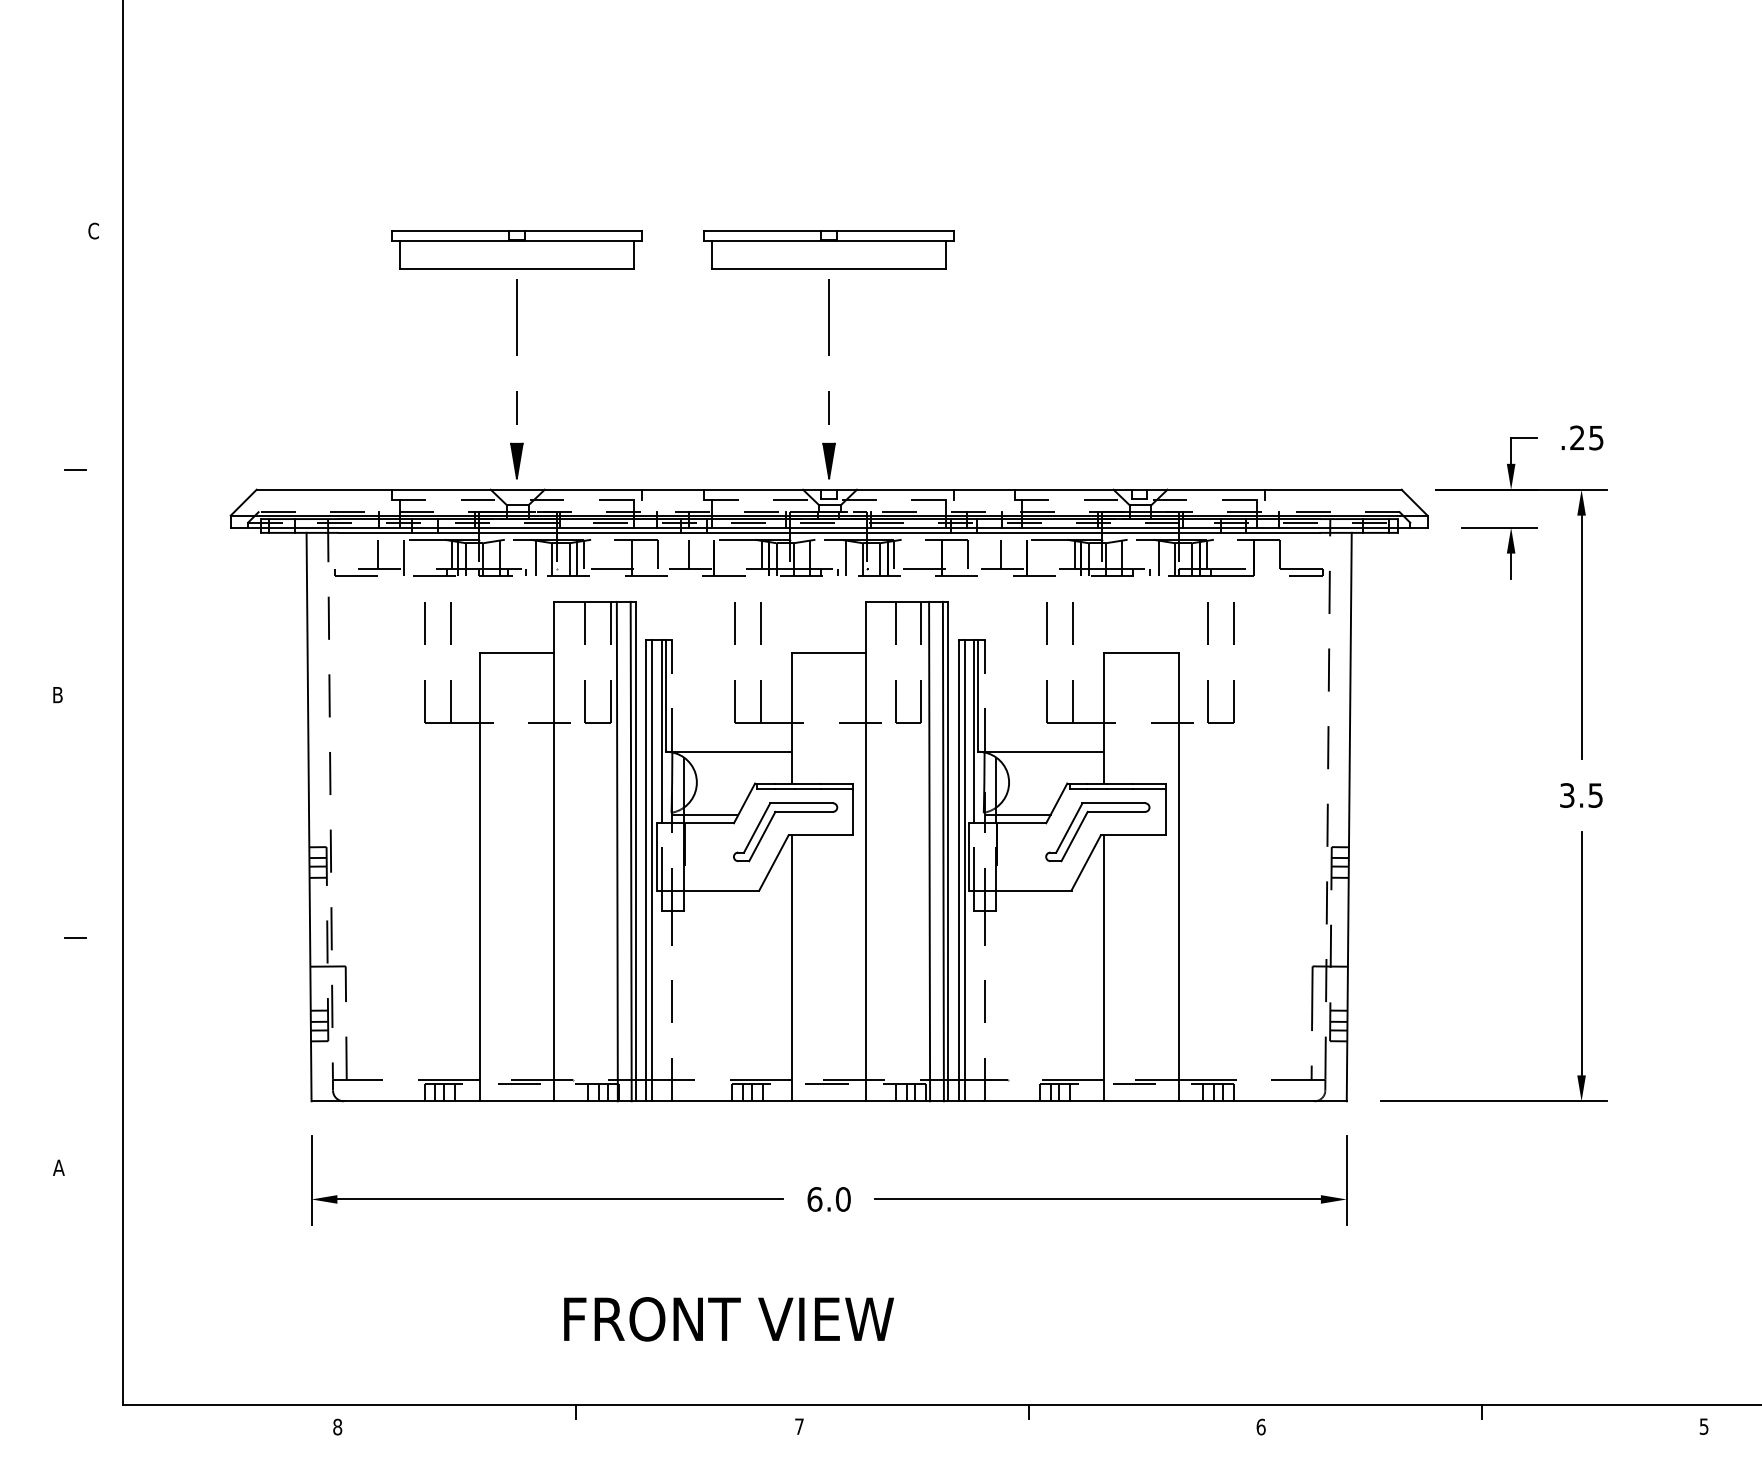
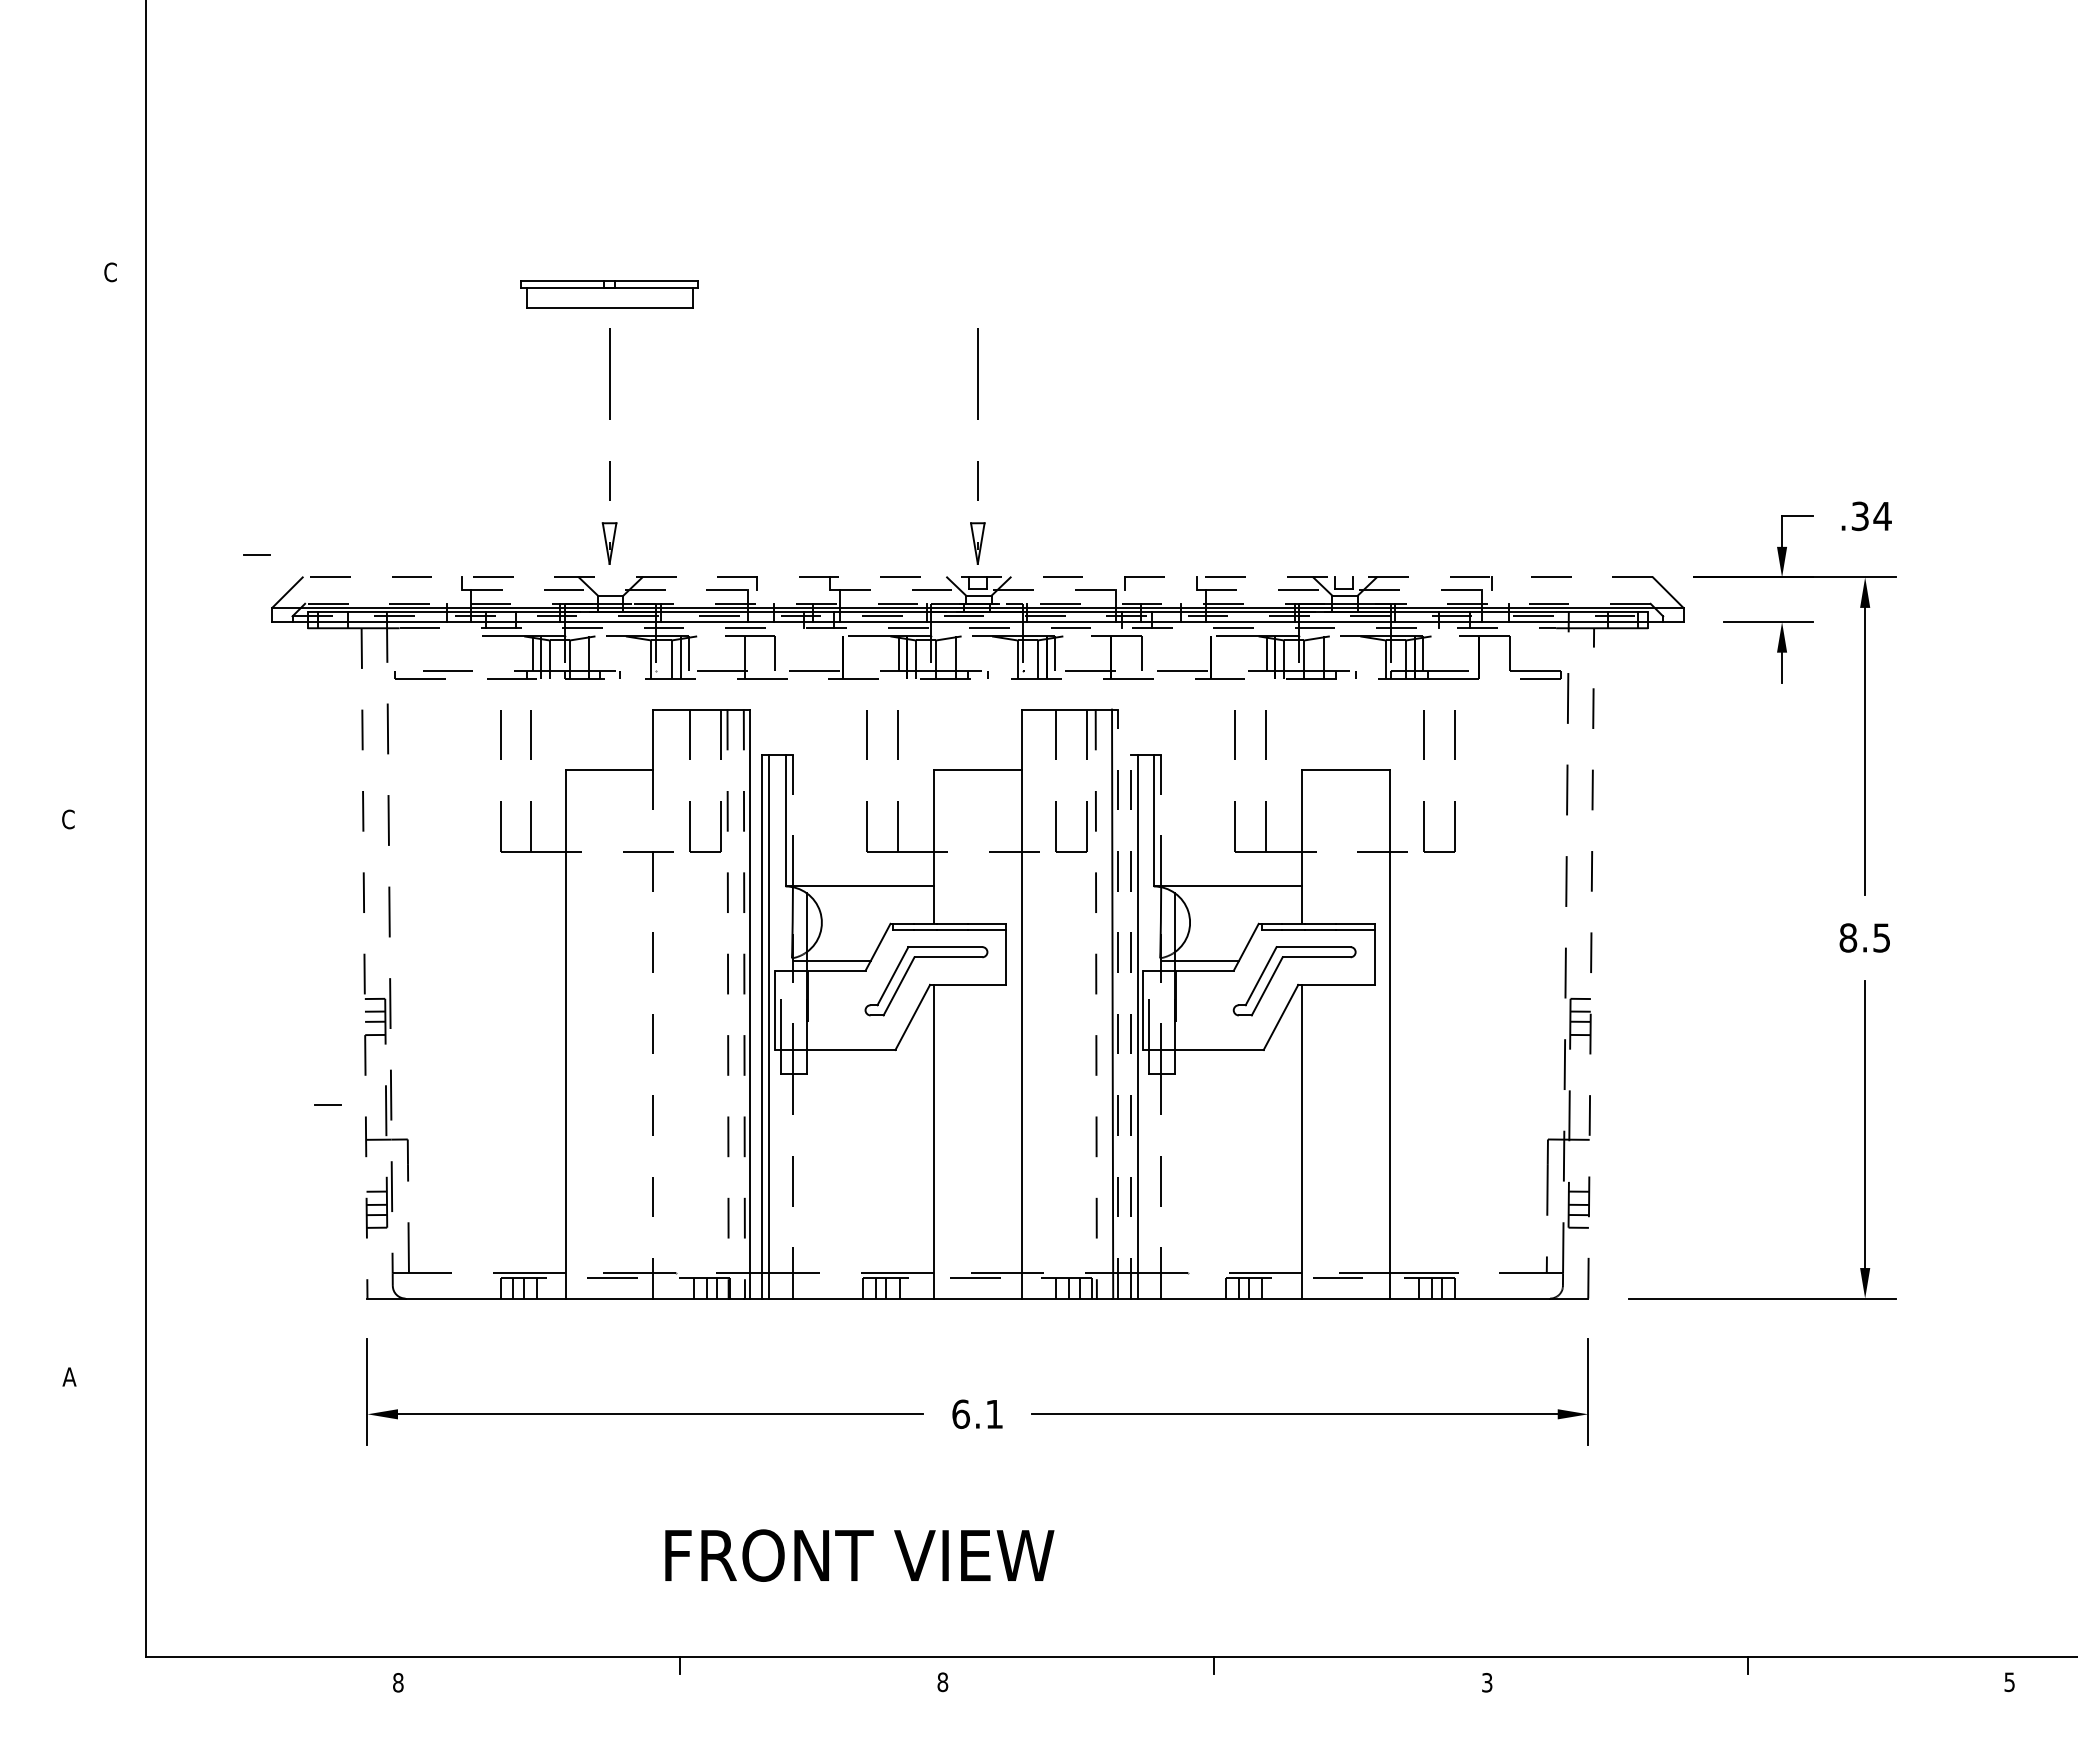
part: (516, 249) -> (609, 294), size x0.6
part: (828, 249) -> (977, 294), removed
text: (1586, 438) -> (1871, 516), .25 -> .34
fill: (516, 461) -> (609, 543), removed
fill: (828, 461) -> (977, 543), removed
line: (74, 470) -> (256, 554), moved
line: (828, 489) -> (977, 577), solid -> dashed
line: (829, 533) -> (978, 628), solid -> dashed
line: (377, 554) -> (445, 653), removed
line: (688, 554) -> (812, 653), removed
line: (1000, 554) -> (1180, 653), removed
line: (404, 557) -> (476, 657), removed
line: (536, 557) -> (632, 657), removed
line: (846, 557) -> (998, 657), removed
line: (1158, 557) -> (1366, 657), removed
text: (58, 695) -> (68, 819), B -> C
line: (661, 731) -> (780, 862), removed
line: (973, 731) -> (1148, 862), removed
text: (1567, 795) -> (1848, 937), 3.5 -> 8.5
line: (1349, 816) -> (1591, 962), solid -> dashed
line: (309, 817) -> (364, 963), solid -> dashed
line: (617, 851) -> (728, 1004), solid -> dashed
line: (631, 851) -> (744, 1004), solid -> dashed
line: (929, 851) -> (1096, 1004), solid -> dashed
line: (948, 851) -> (1118, 1003), solid -> dashed
line: (958, 870) -> (1130, 1026), solid -> dashed
line: (554, 876) -> (653, 1033), solid -> dashed
line: (74, 936) -> (327, 1104), moved
text: (843, 1198) -> (994, 1413), 6.0 -> 6.1
text: (799, 1426) -> (942, 1682), 7 -> 8
text: (1261, 1426) -> (1487, 1682), 6 -> 3

